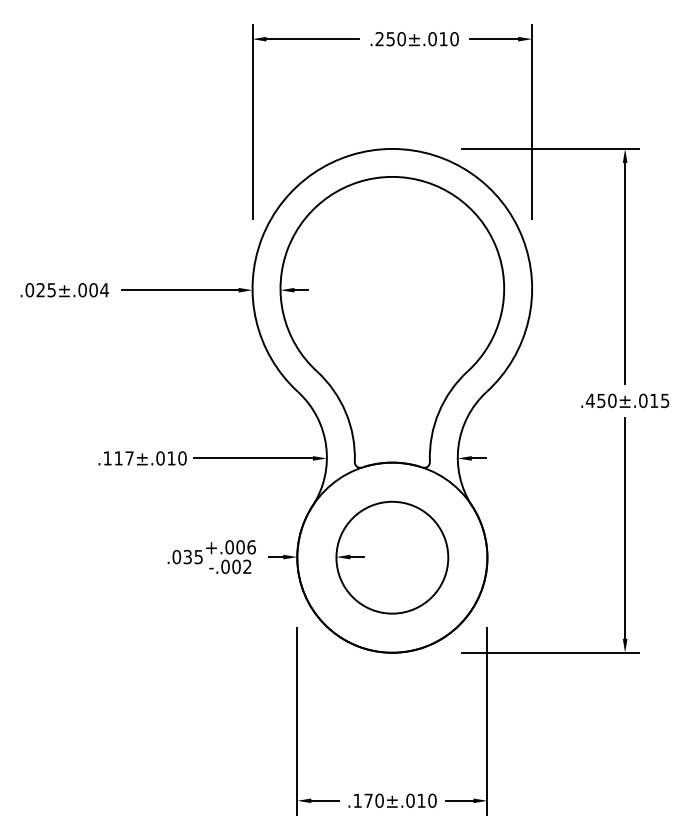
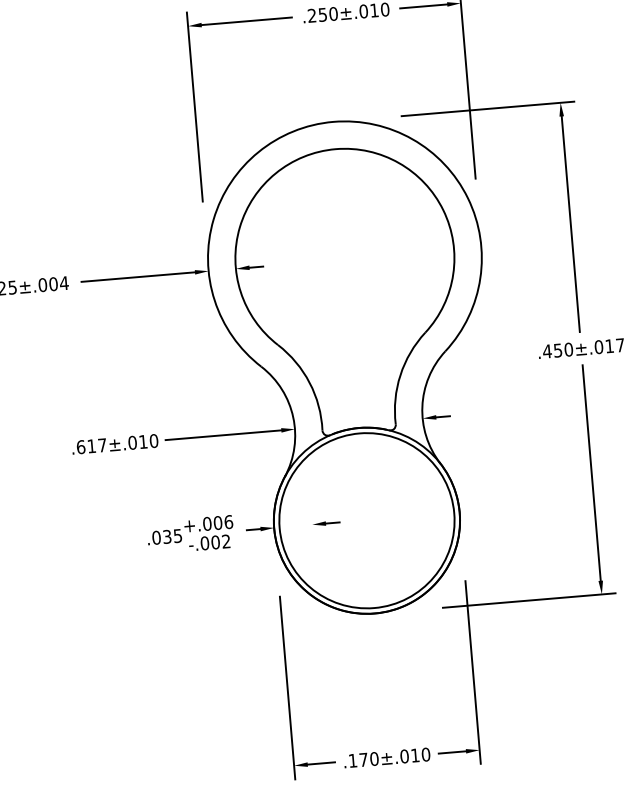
text: (665, 401) -> (620, 345), .450±.015 -> .450±.017
text: (107, 458) -> (80, 447), .117±.010 -> .617±.010
circle: (392, 557) -> (367, 520), size x1.6

